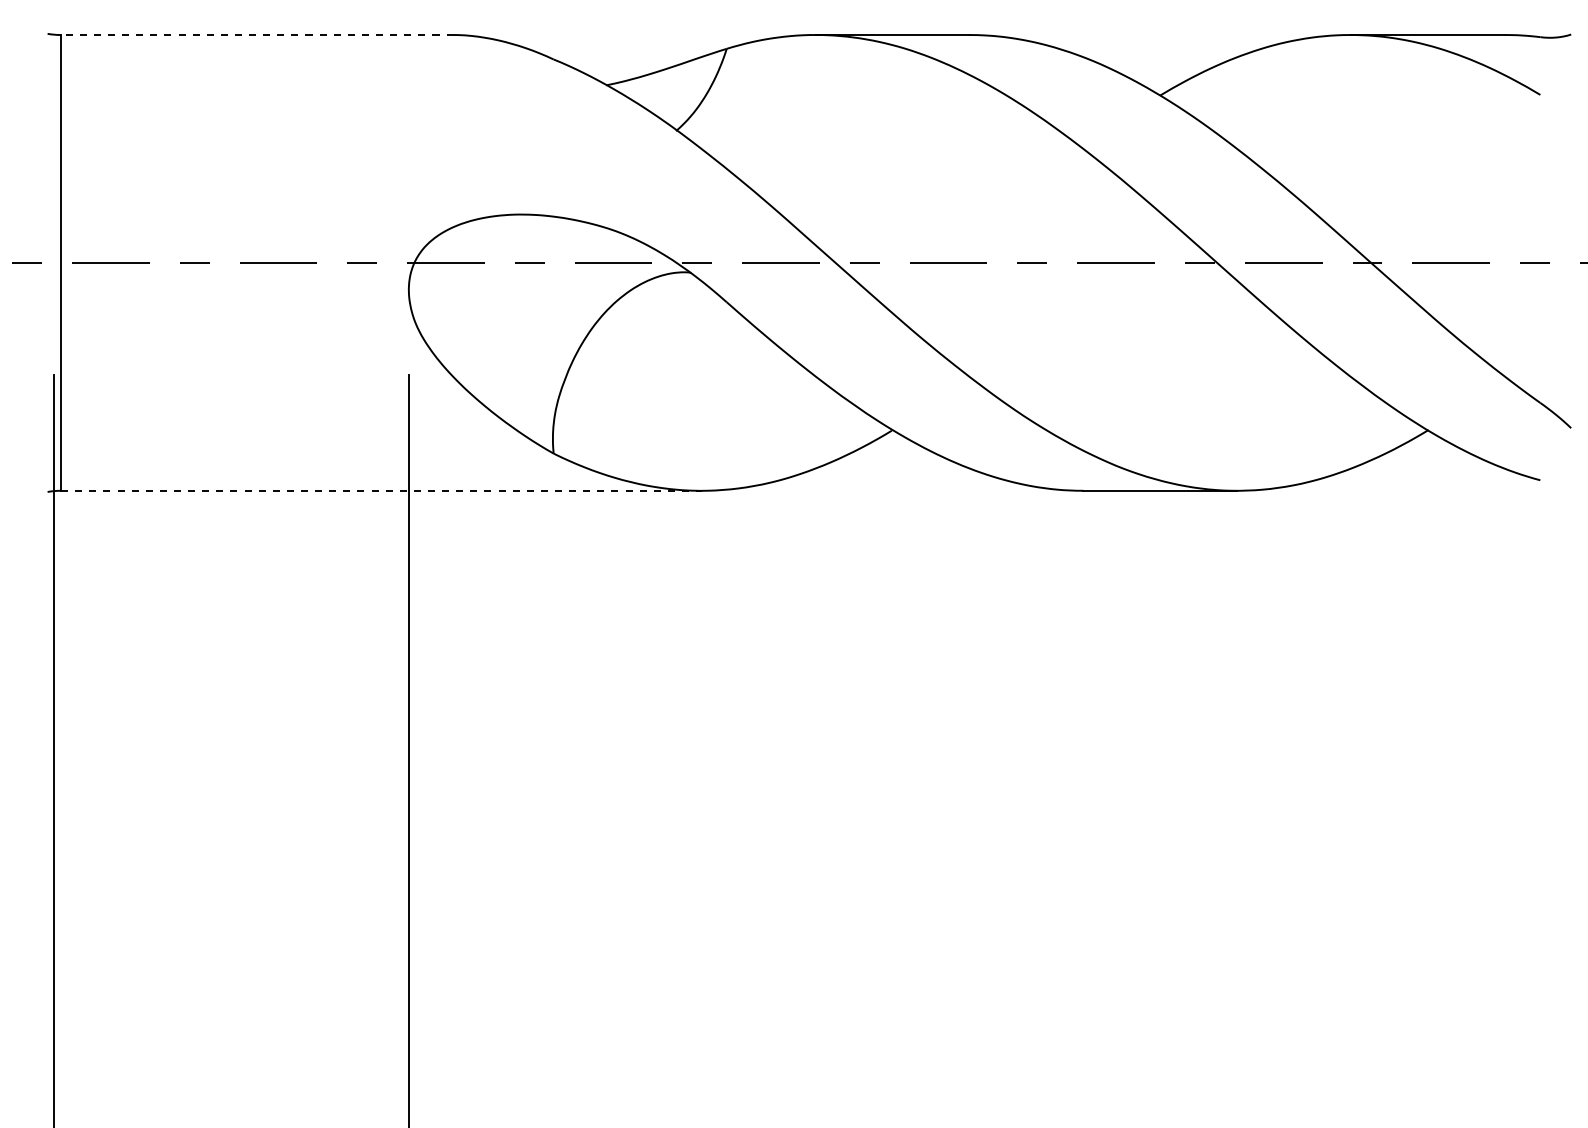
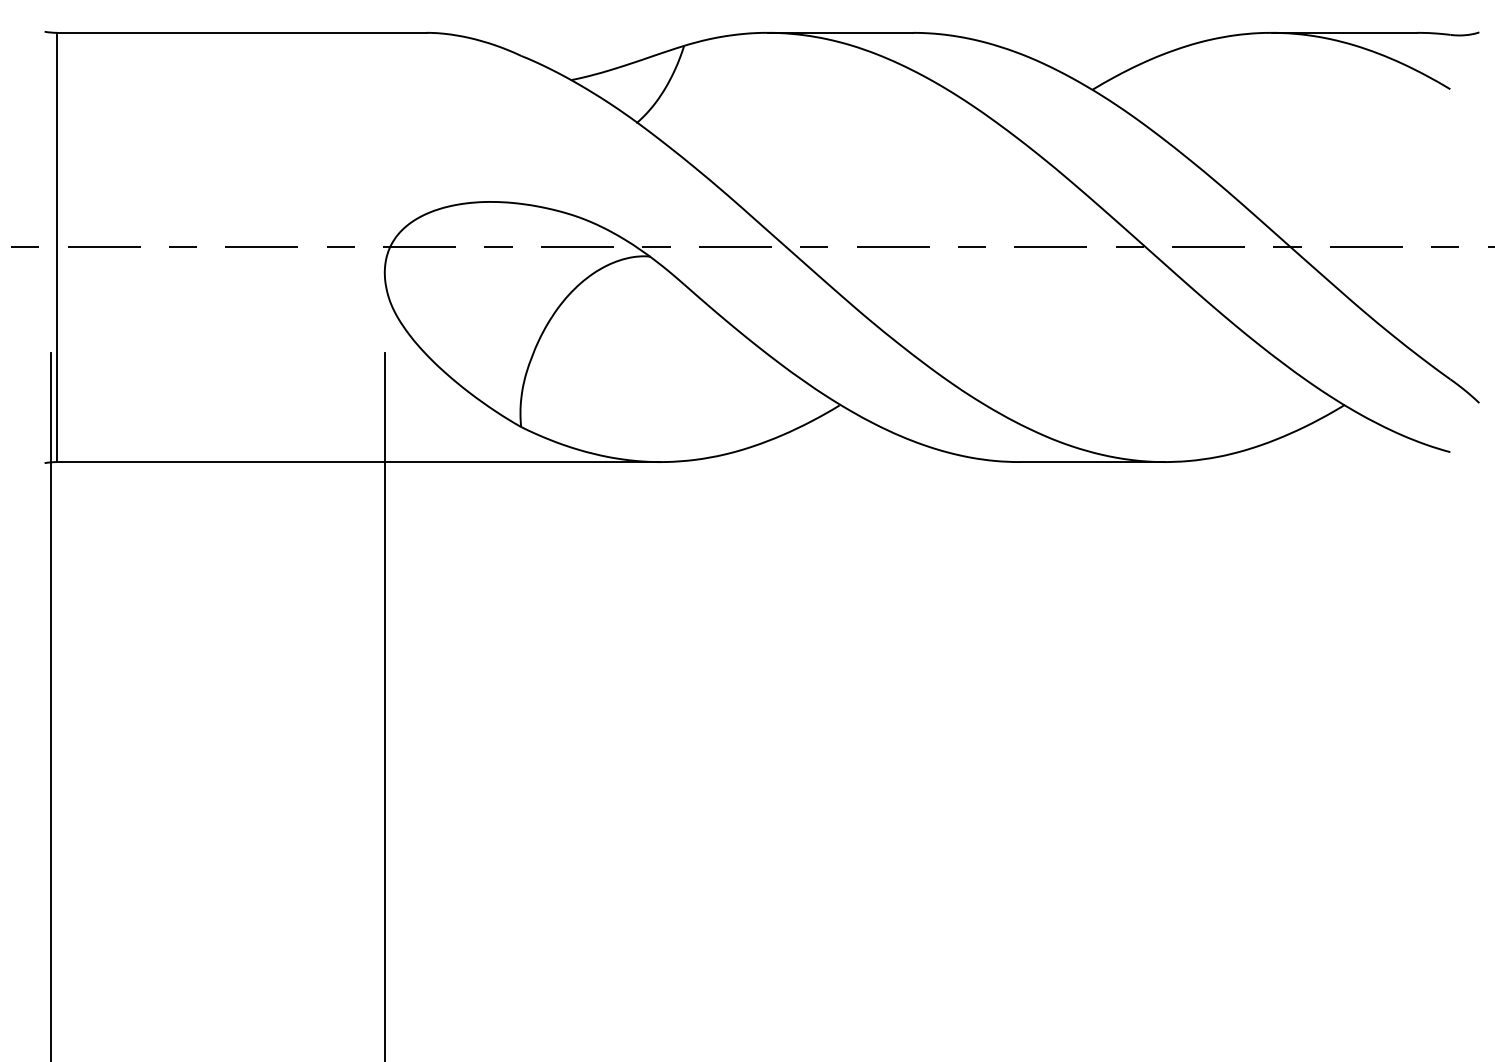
line: (256, 35) -> (241, 33), dashed -> solid
line: (381, 490) -> (359, 461), dashed -> solid

